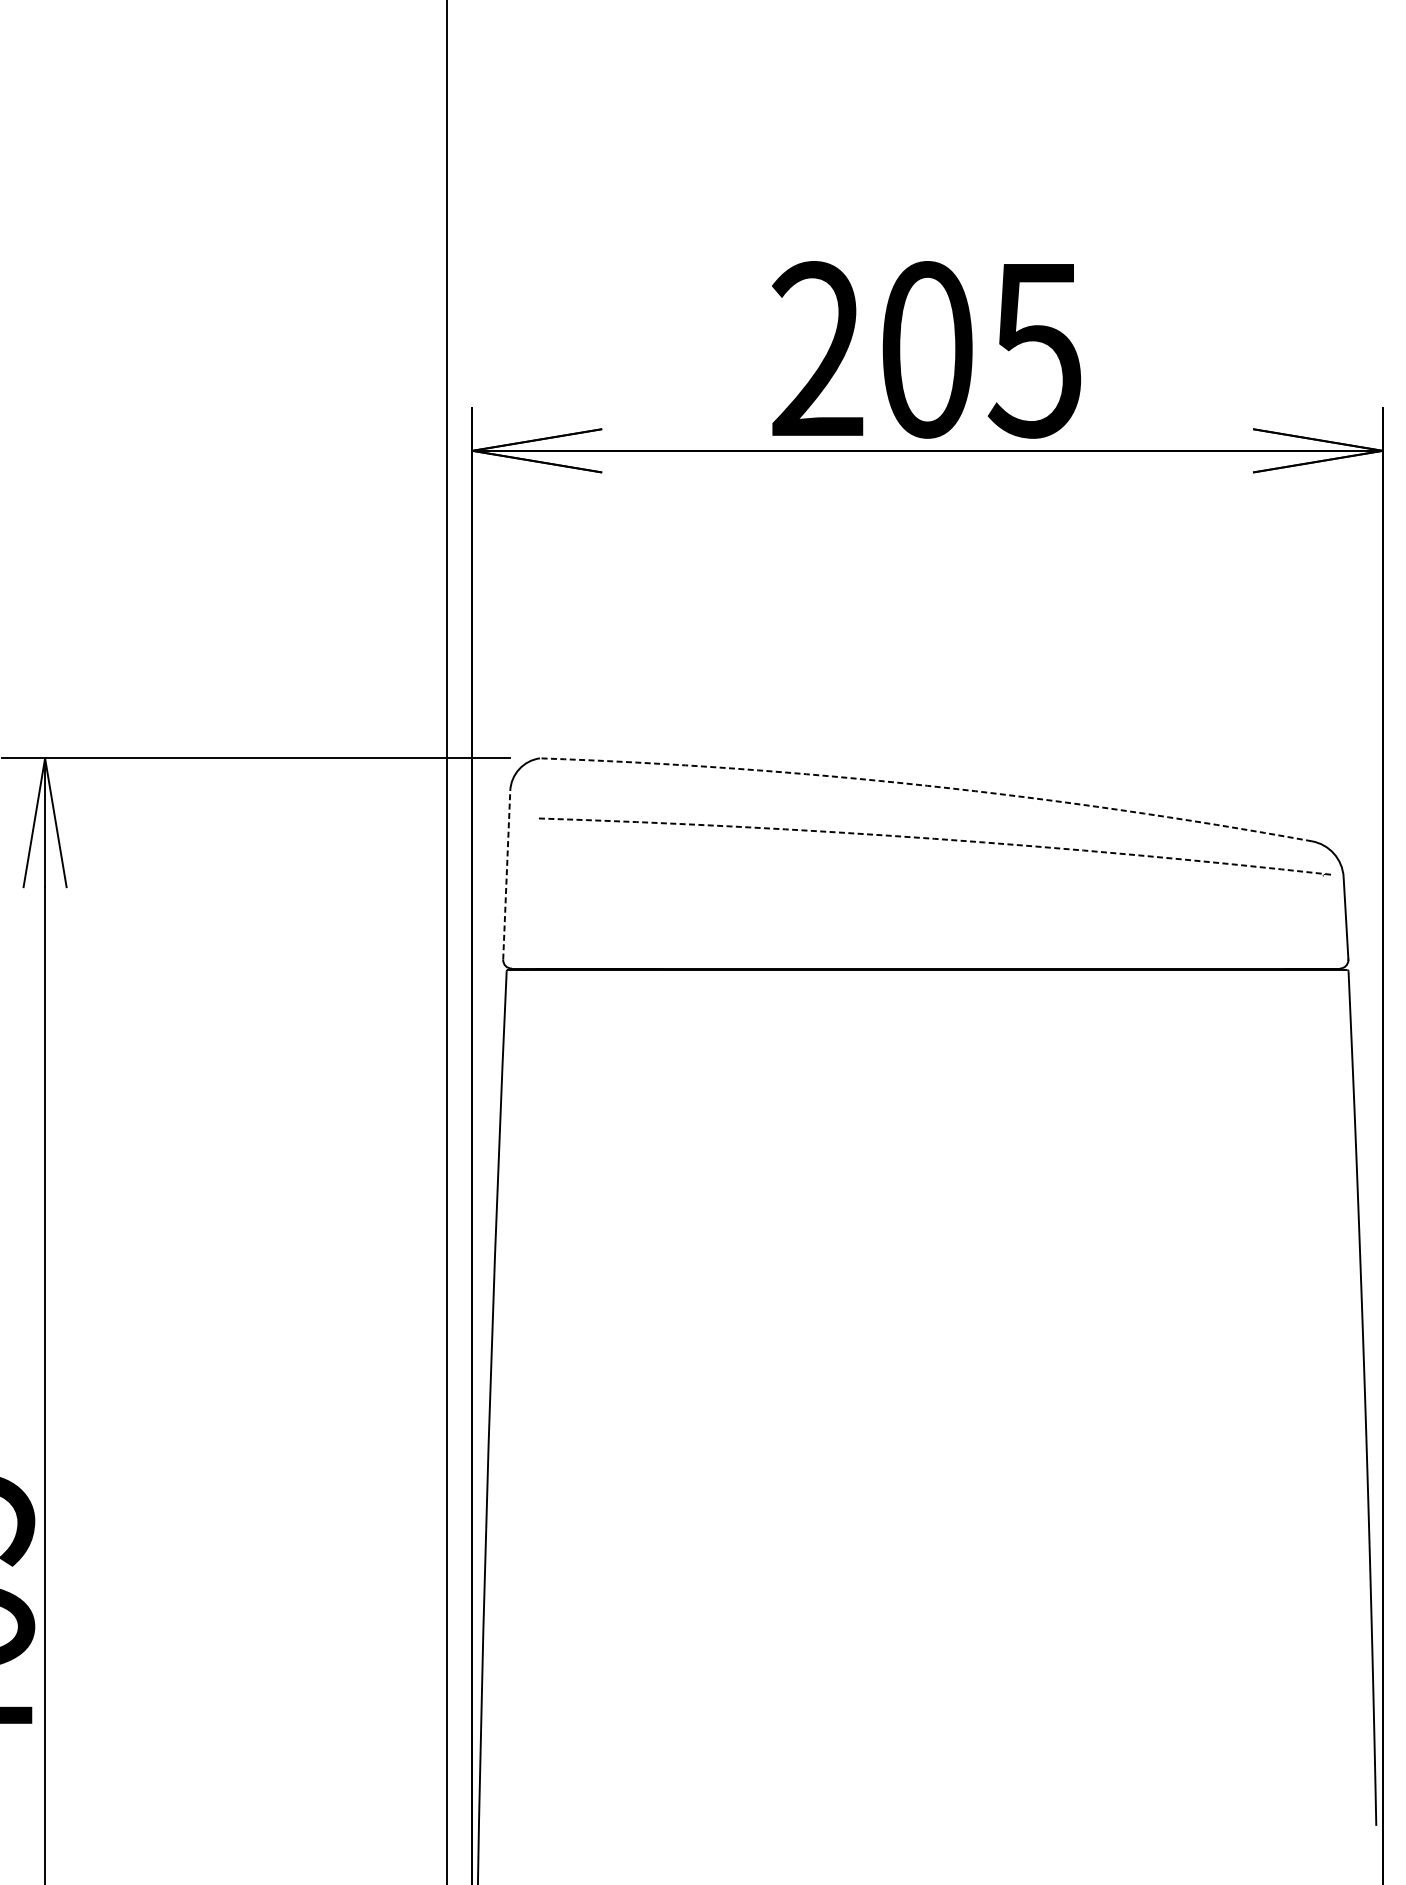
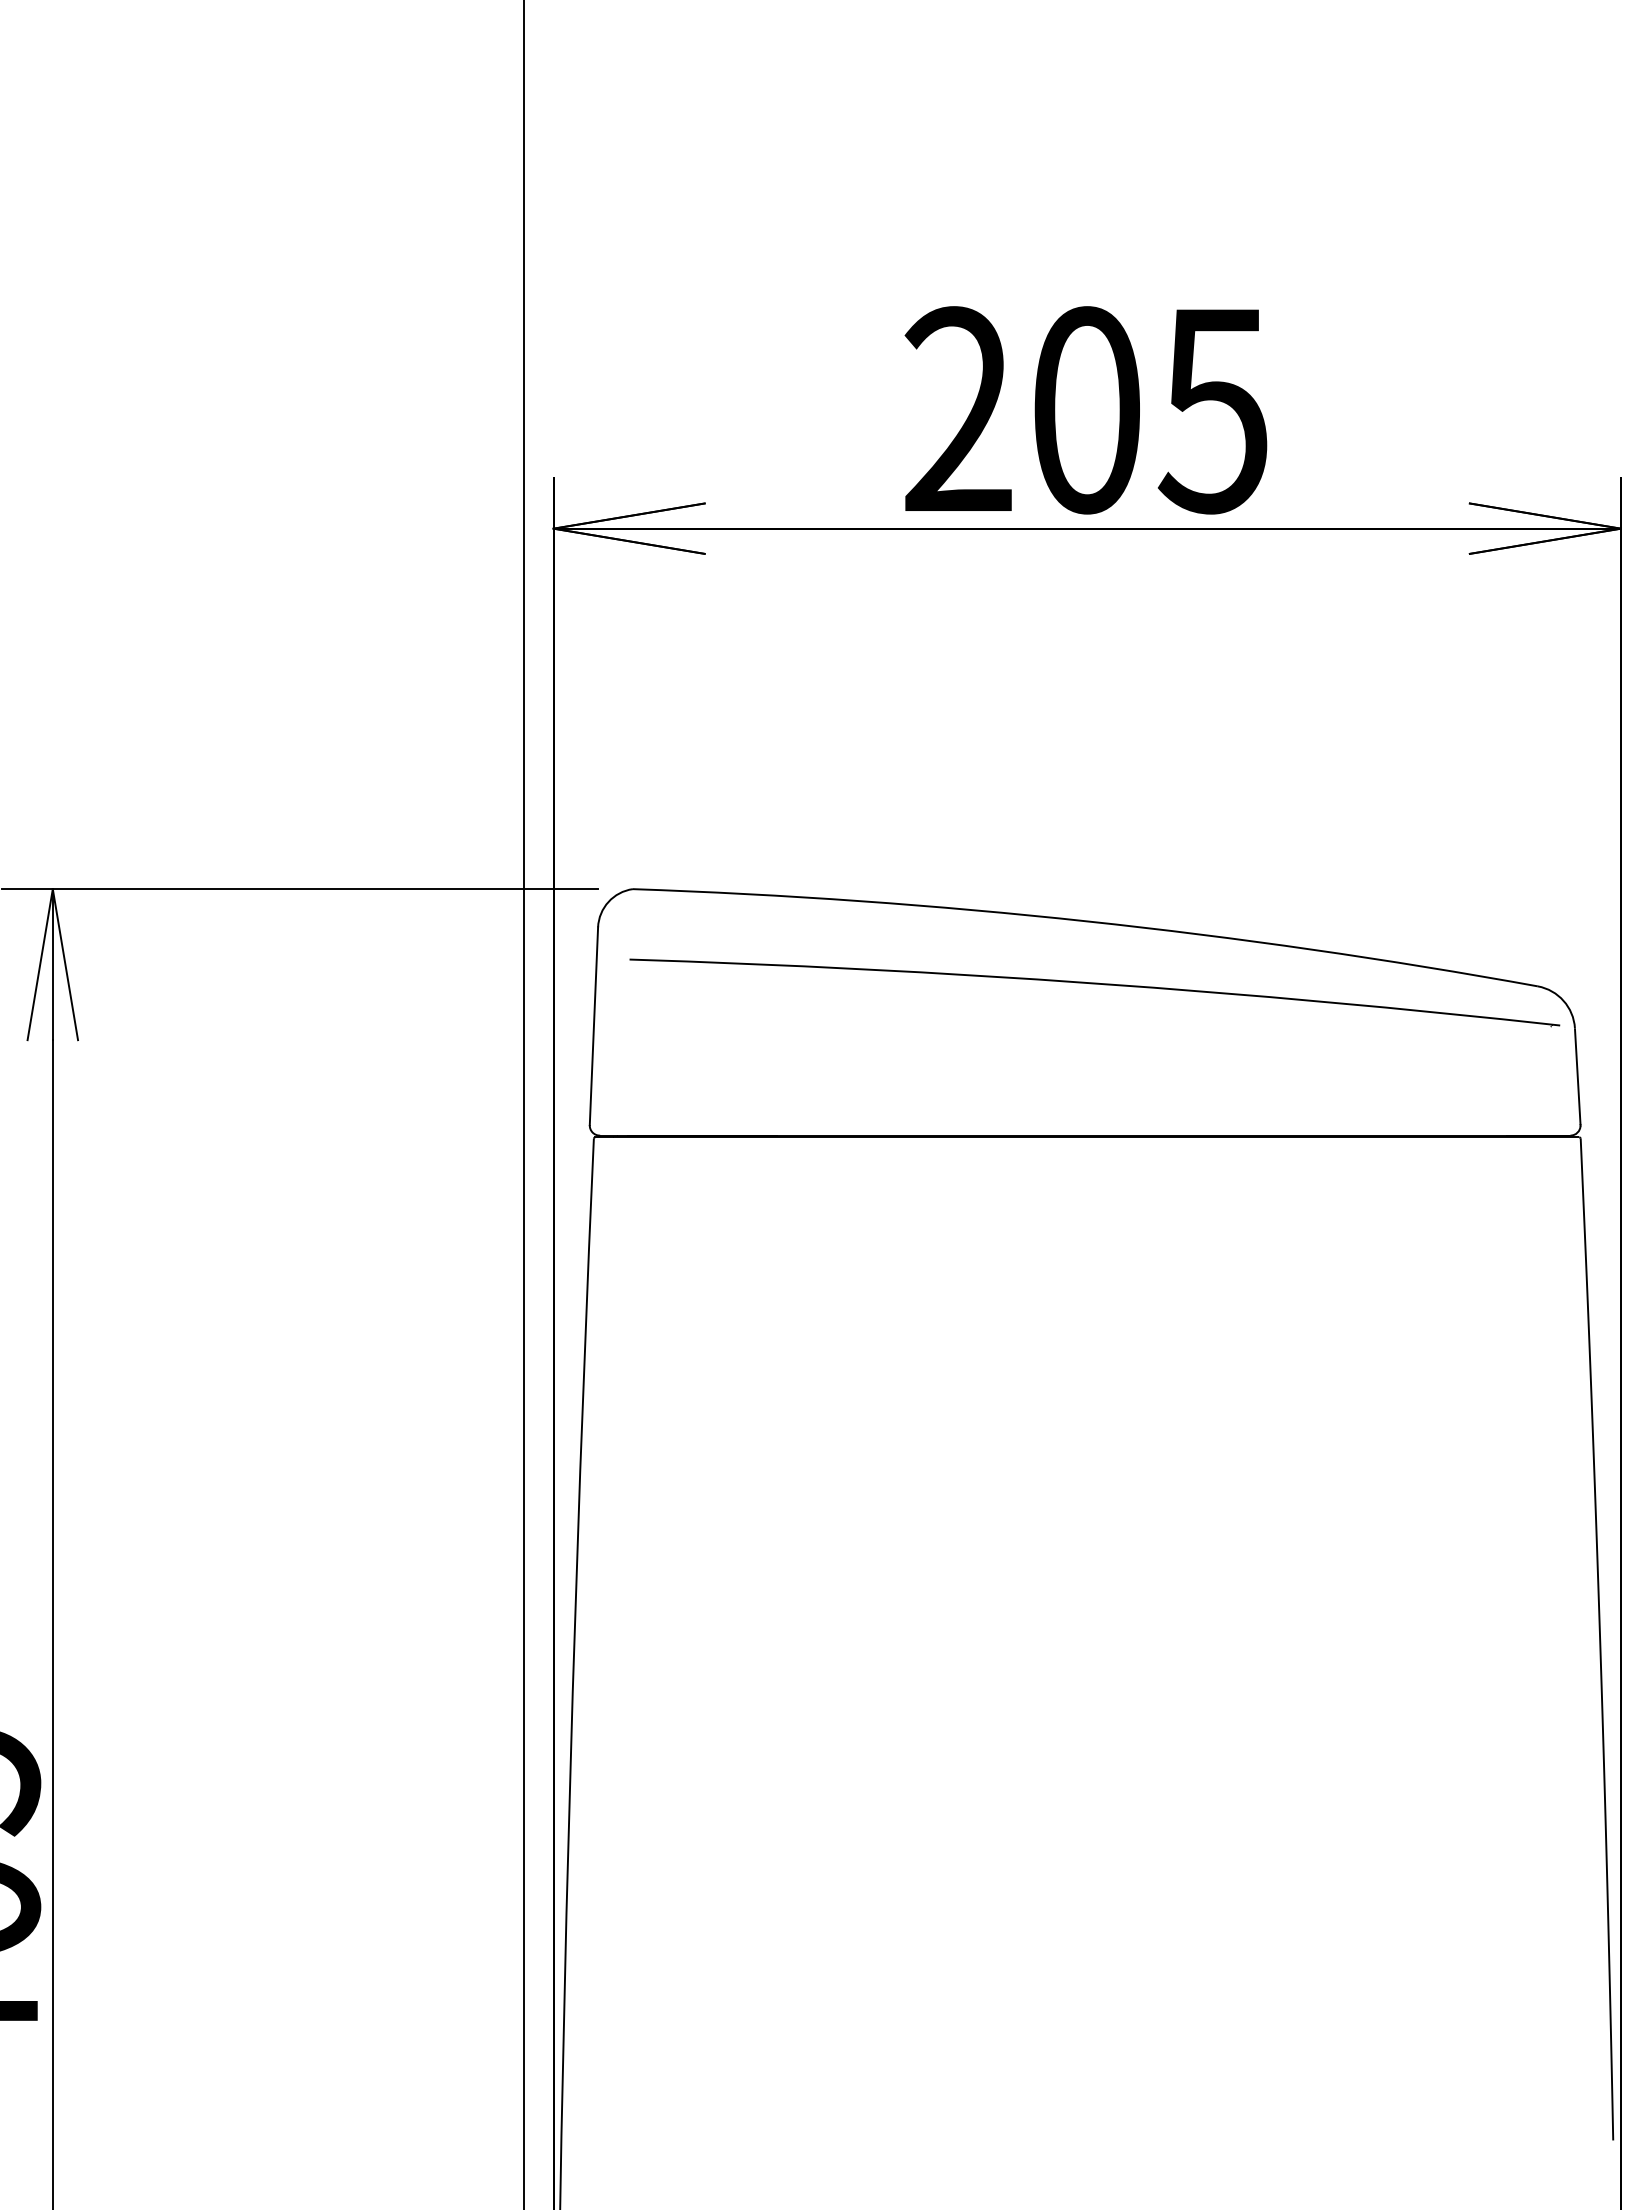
arc: (927, 785) -> (1087, 921), dashed -> solid
arc: (934, 838) -> (1095, 983), dashed -> solid
line: (506, 875) -> (593, 1026), dashed -> solid

